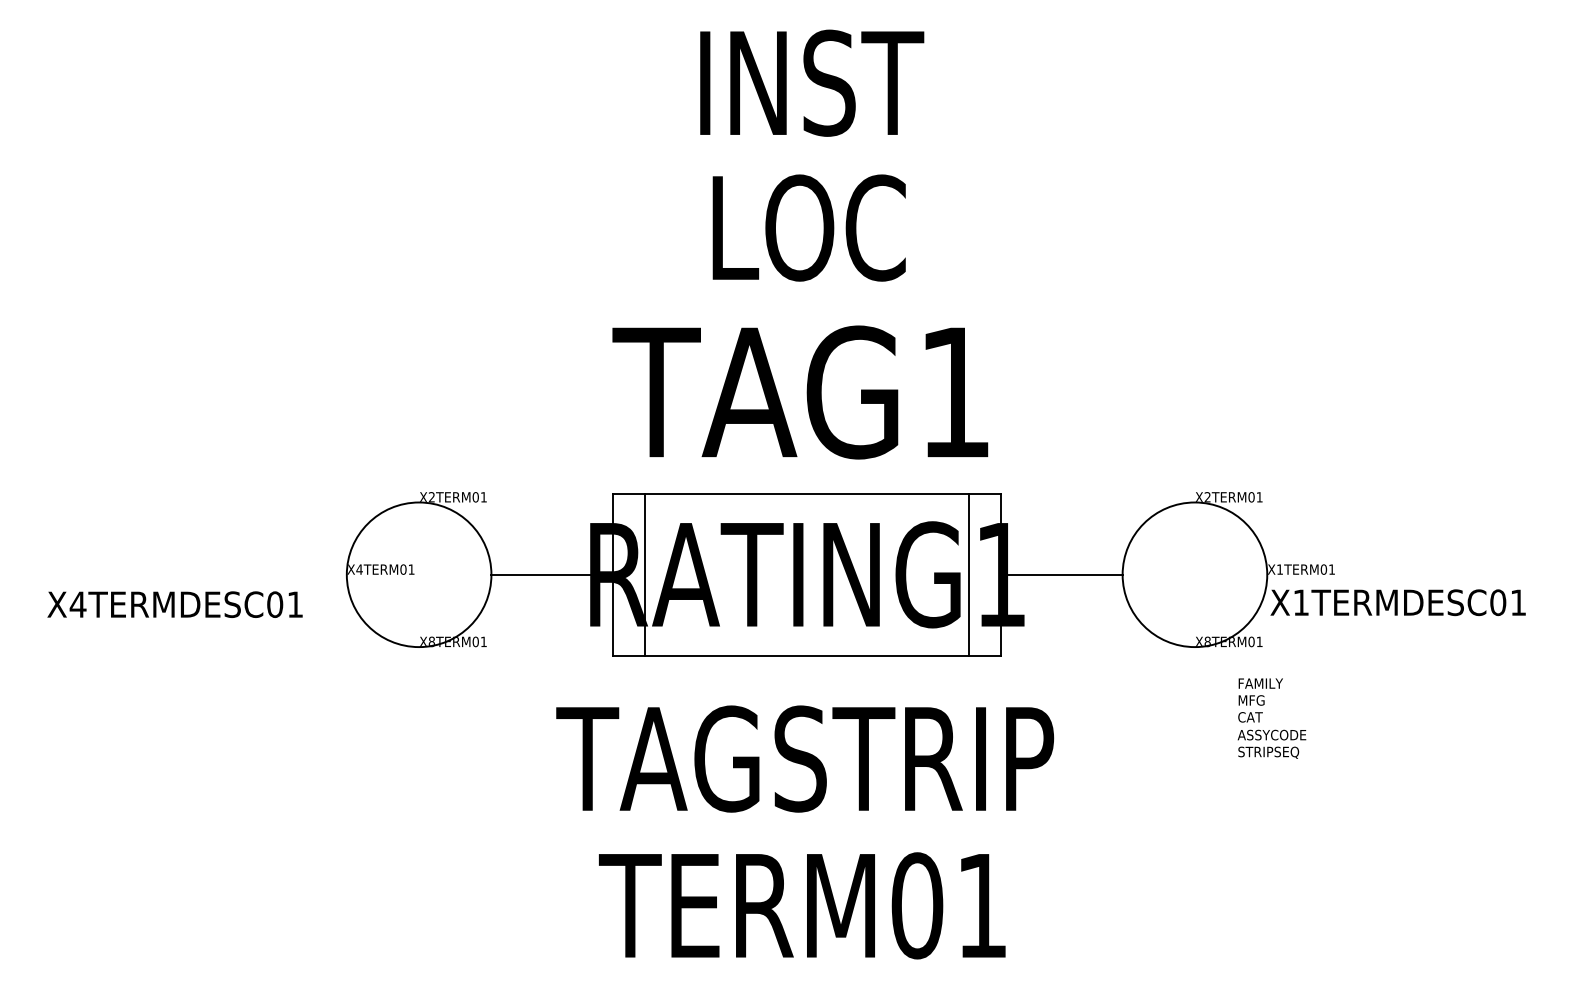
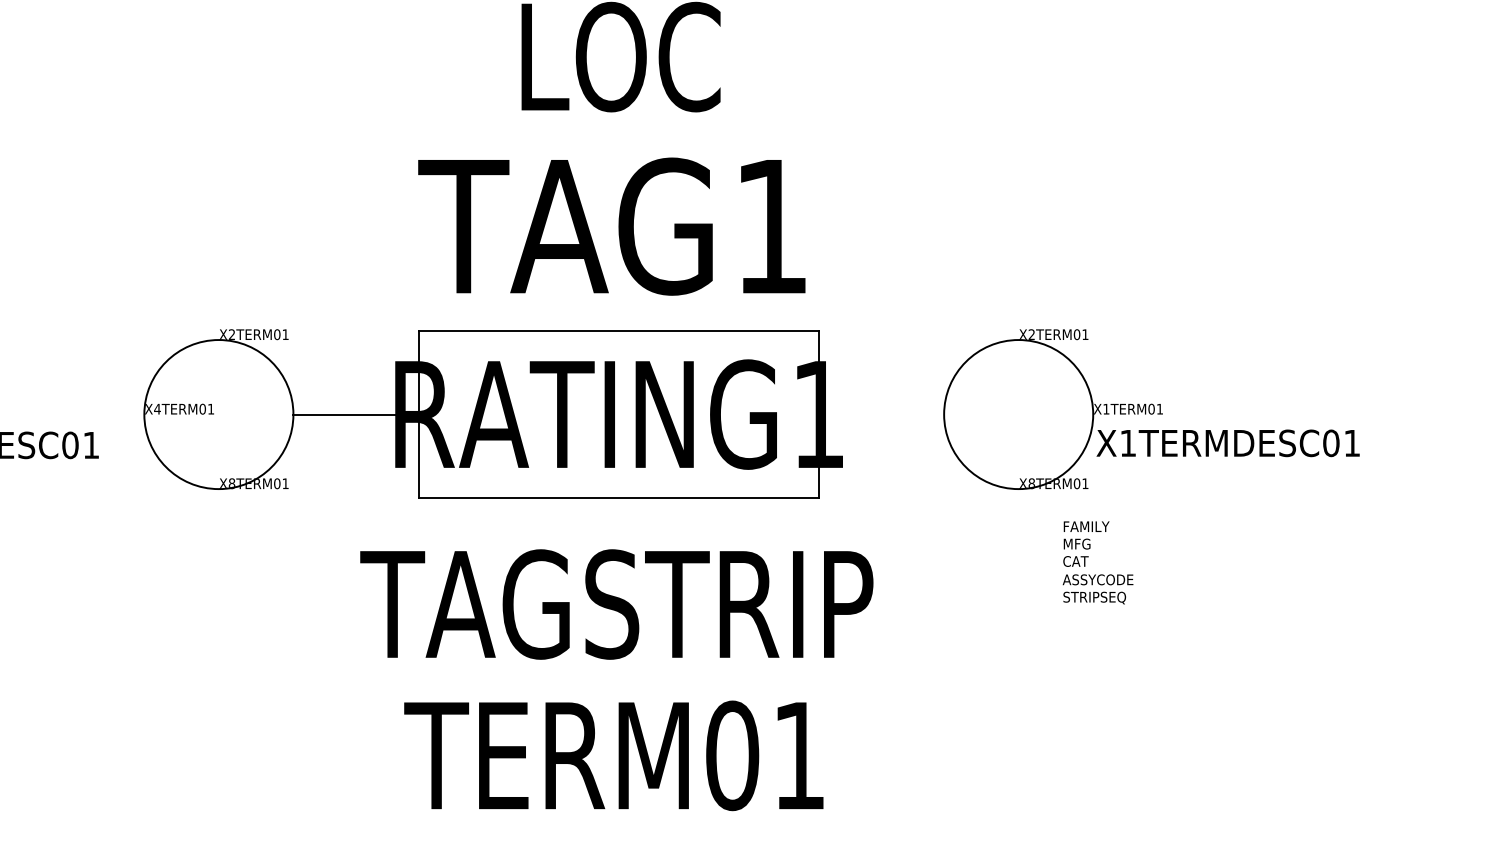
line: (645, 574) -> (452, 414), removed
line: (968, 574) -> (785, 414), removed
line: (1061, 574) -> (881, 414), removed

